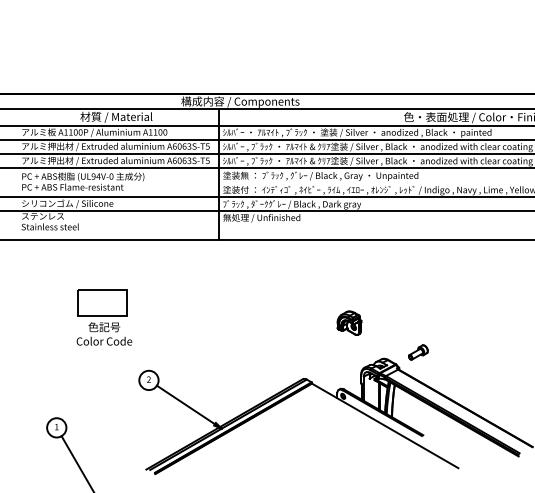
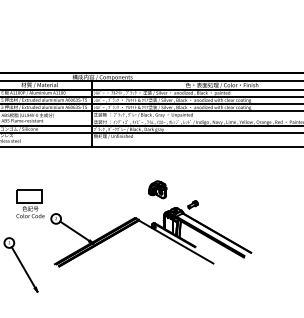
part: (104, 316) -> (30, 203), moved
part: (350, 322) -> (158, 189), size x1.4

